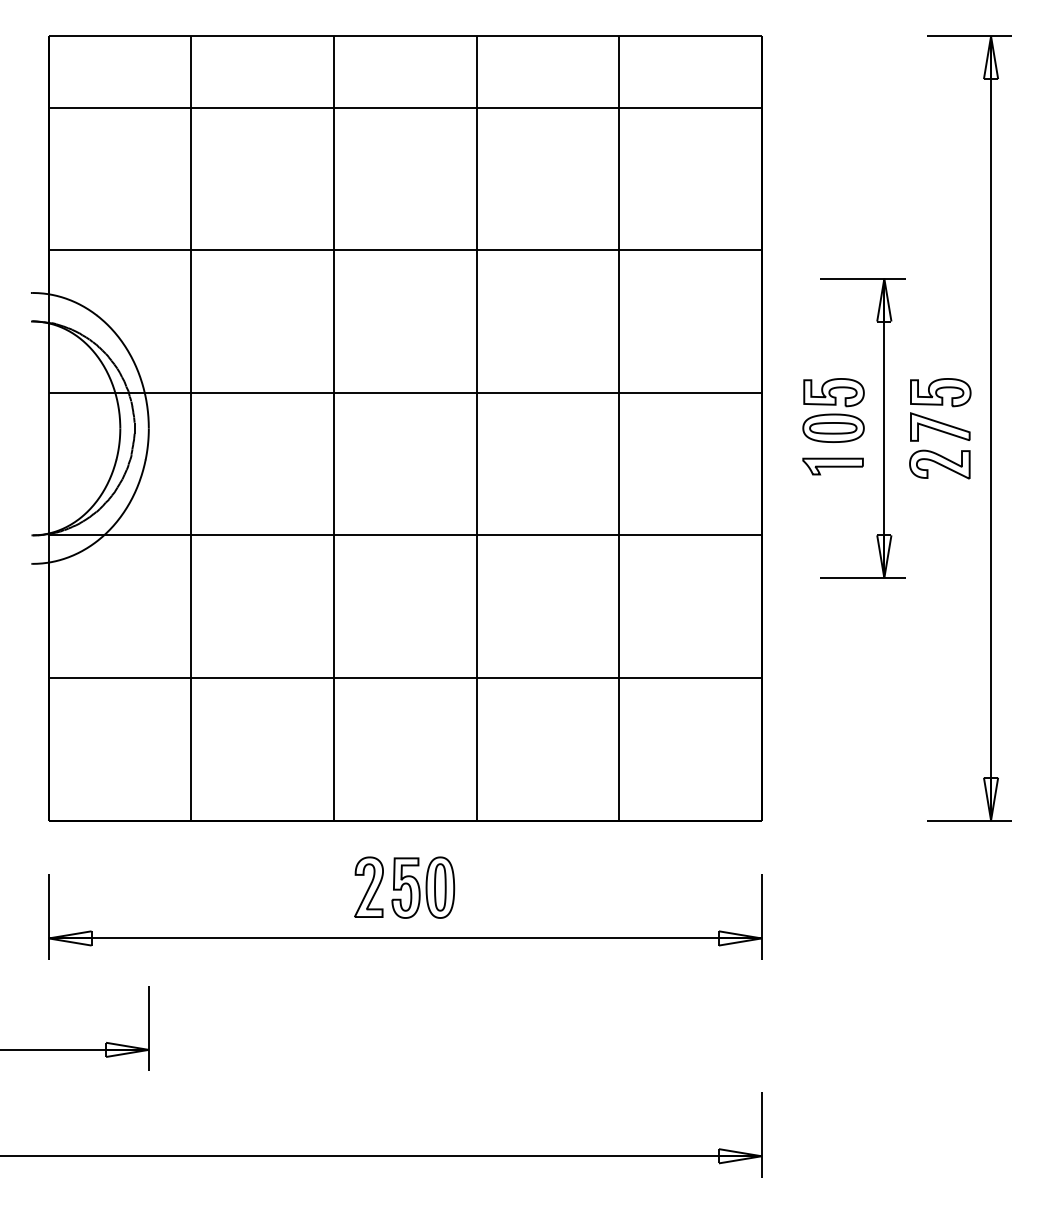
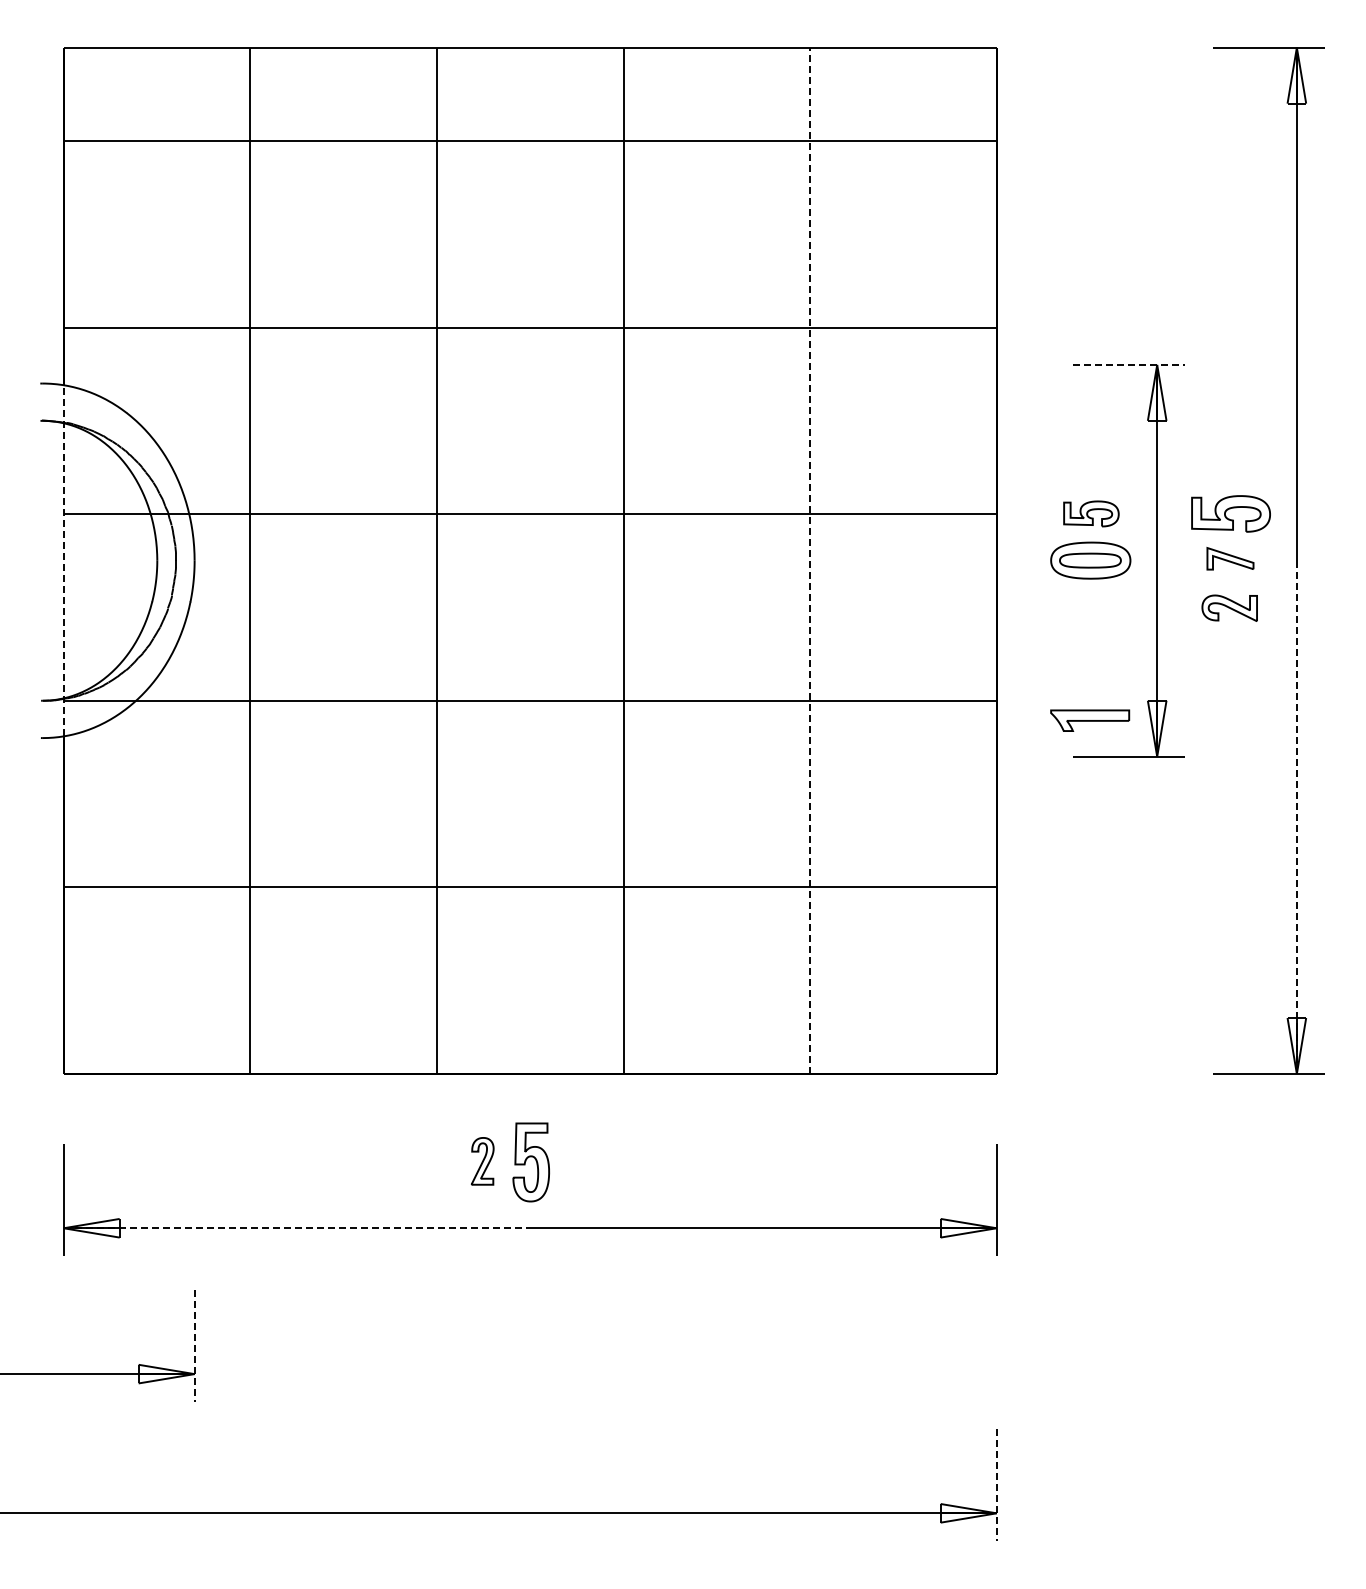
line: (863, 278) -> (1129, 364), solid -> dashed
part: (834, 392) -> (1091, 513), size x0.7
part: (940, 426) -> (1230, 558), size x0.6
line: (48, 428) -> (63, 560), solid -> dashed
line: (619, 428) -> (810, 560), solid -> dashed
part: (939, 464) -> (1229, 608), size x0.7
part: (833, 466) -> (1090, 720), moved
line: (990, 624) -> (1296, 817), solid -> dashed
part: (368, 887) -> (482, 1161), size x0.6
part: (440, 887) -> (576, 1161), removed
line: (227, 938) -> (297, 1228), solid -> dashed
line: (148, 1028) -> (194, 1346), solid -> dashed
line: (761, 1134) -> (996, 1485), solid -> dashed

